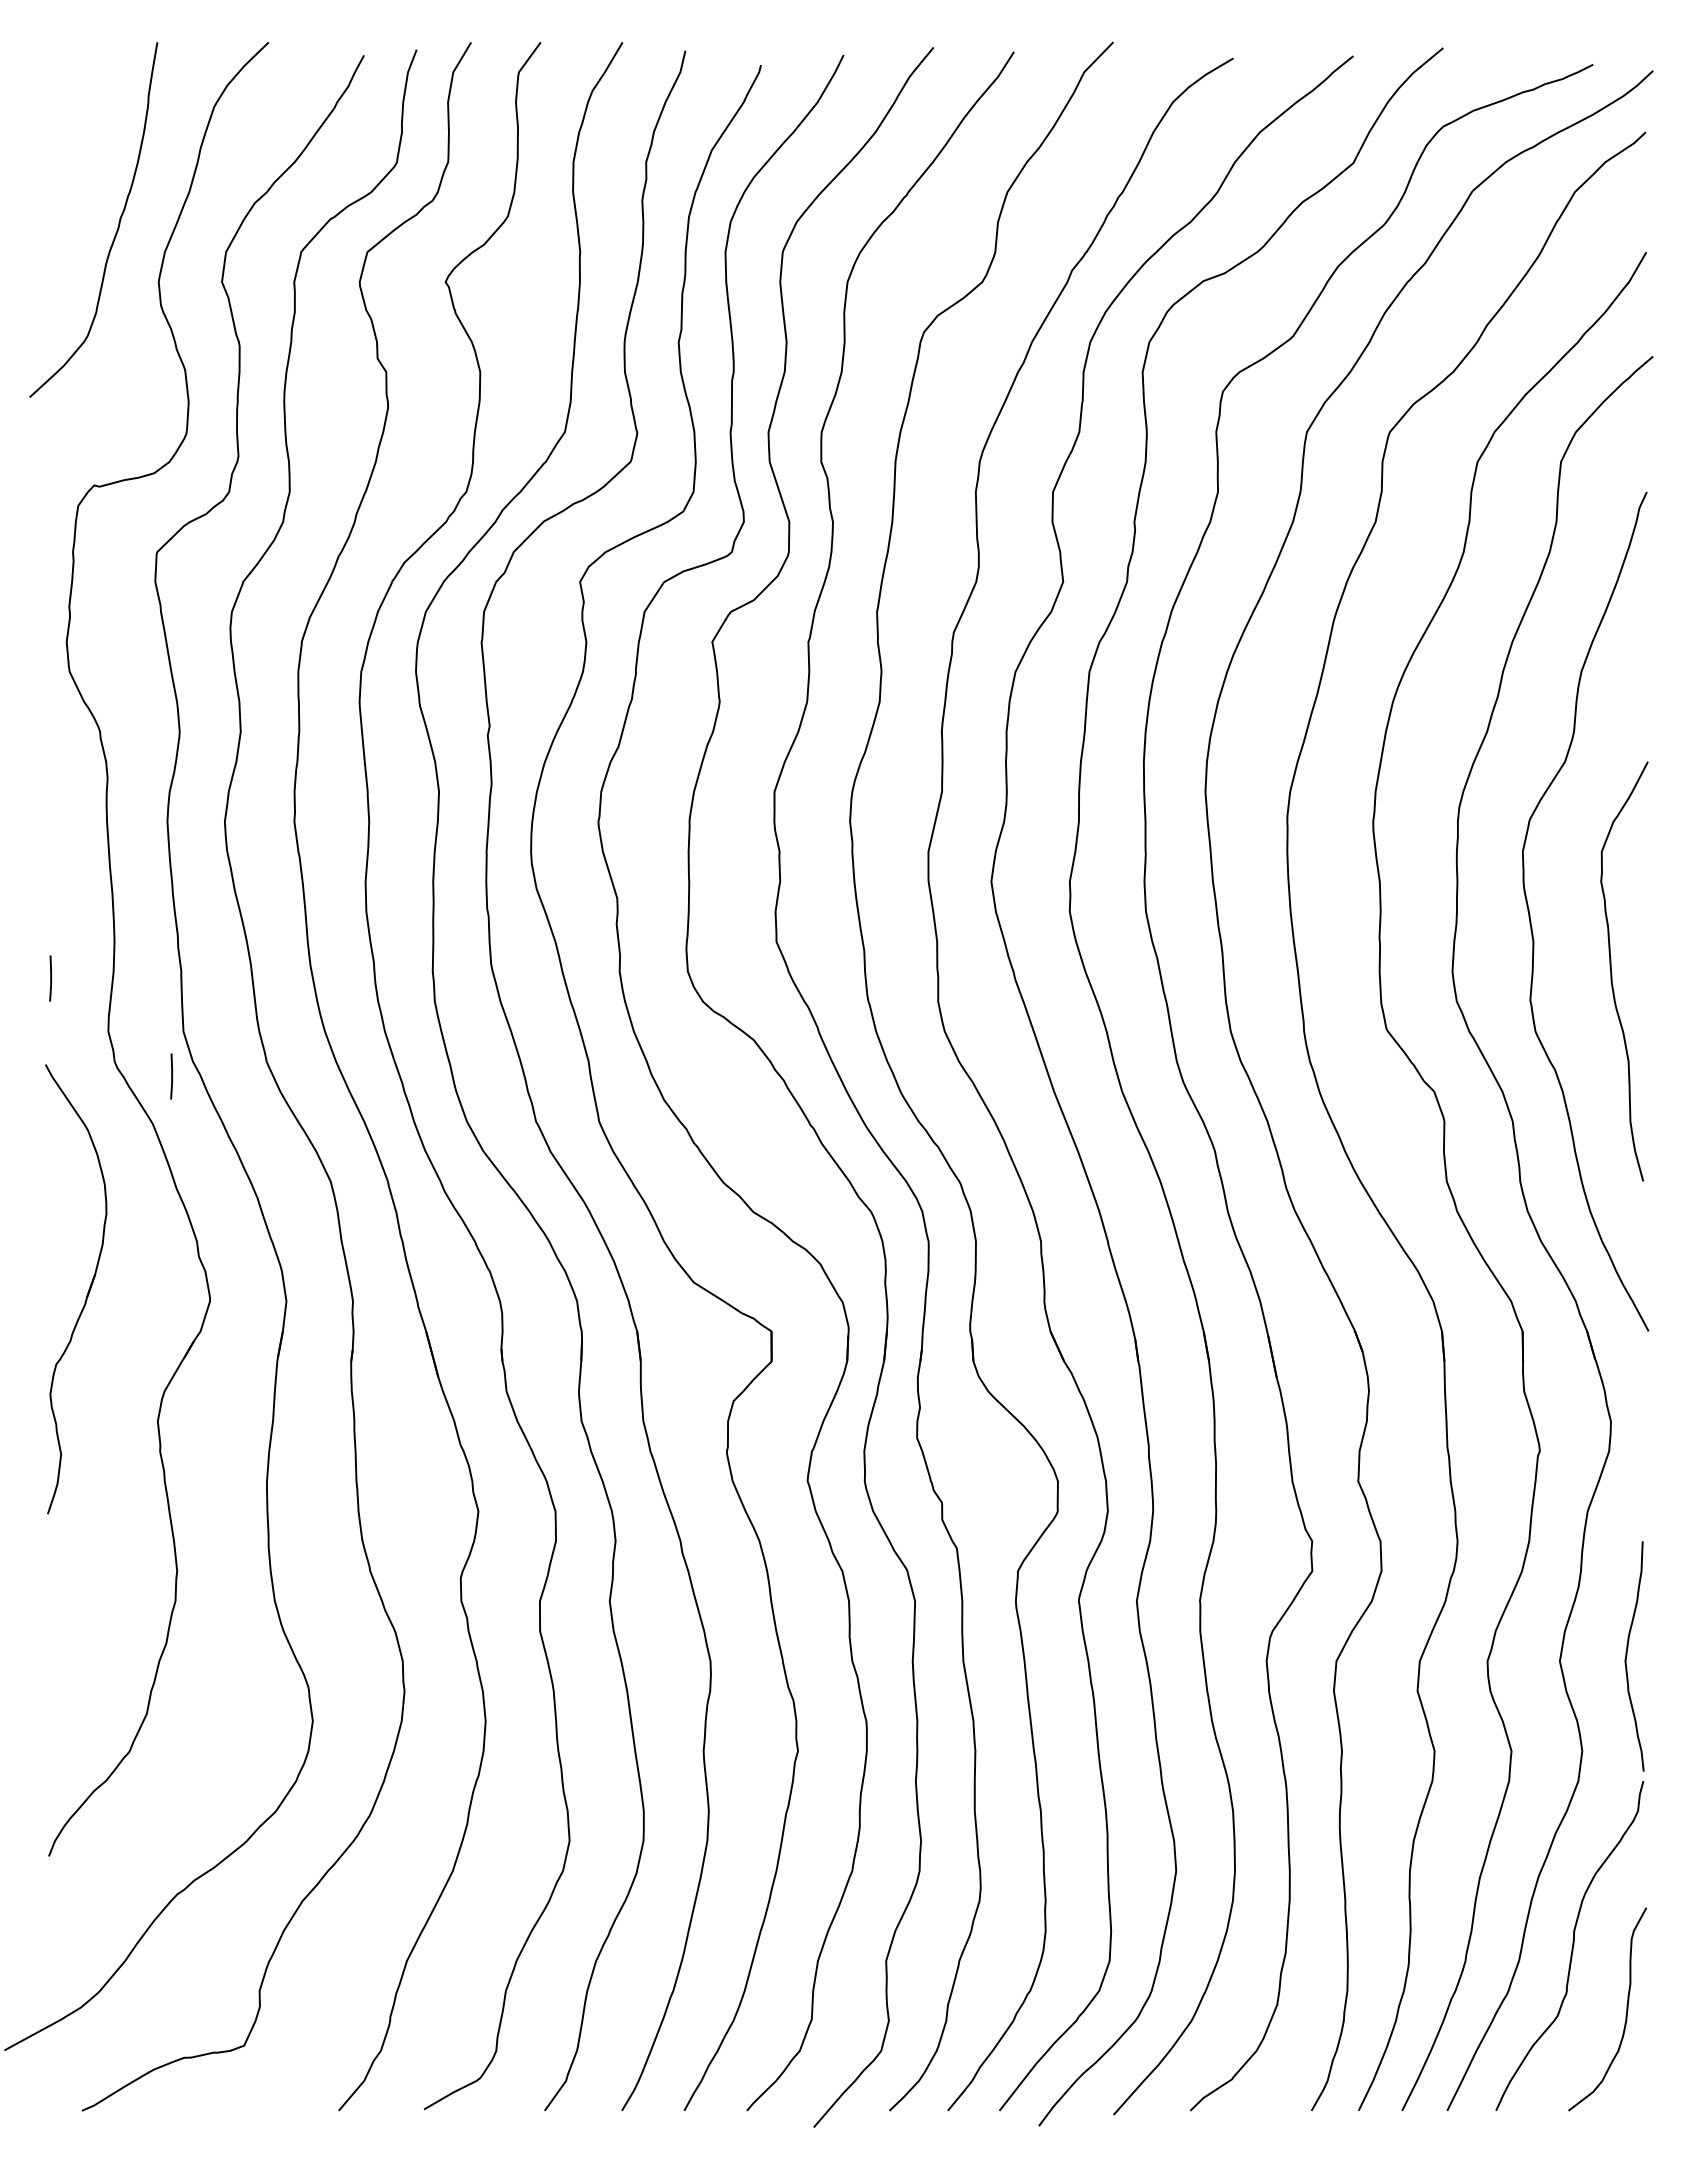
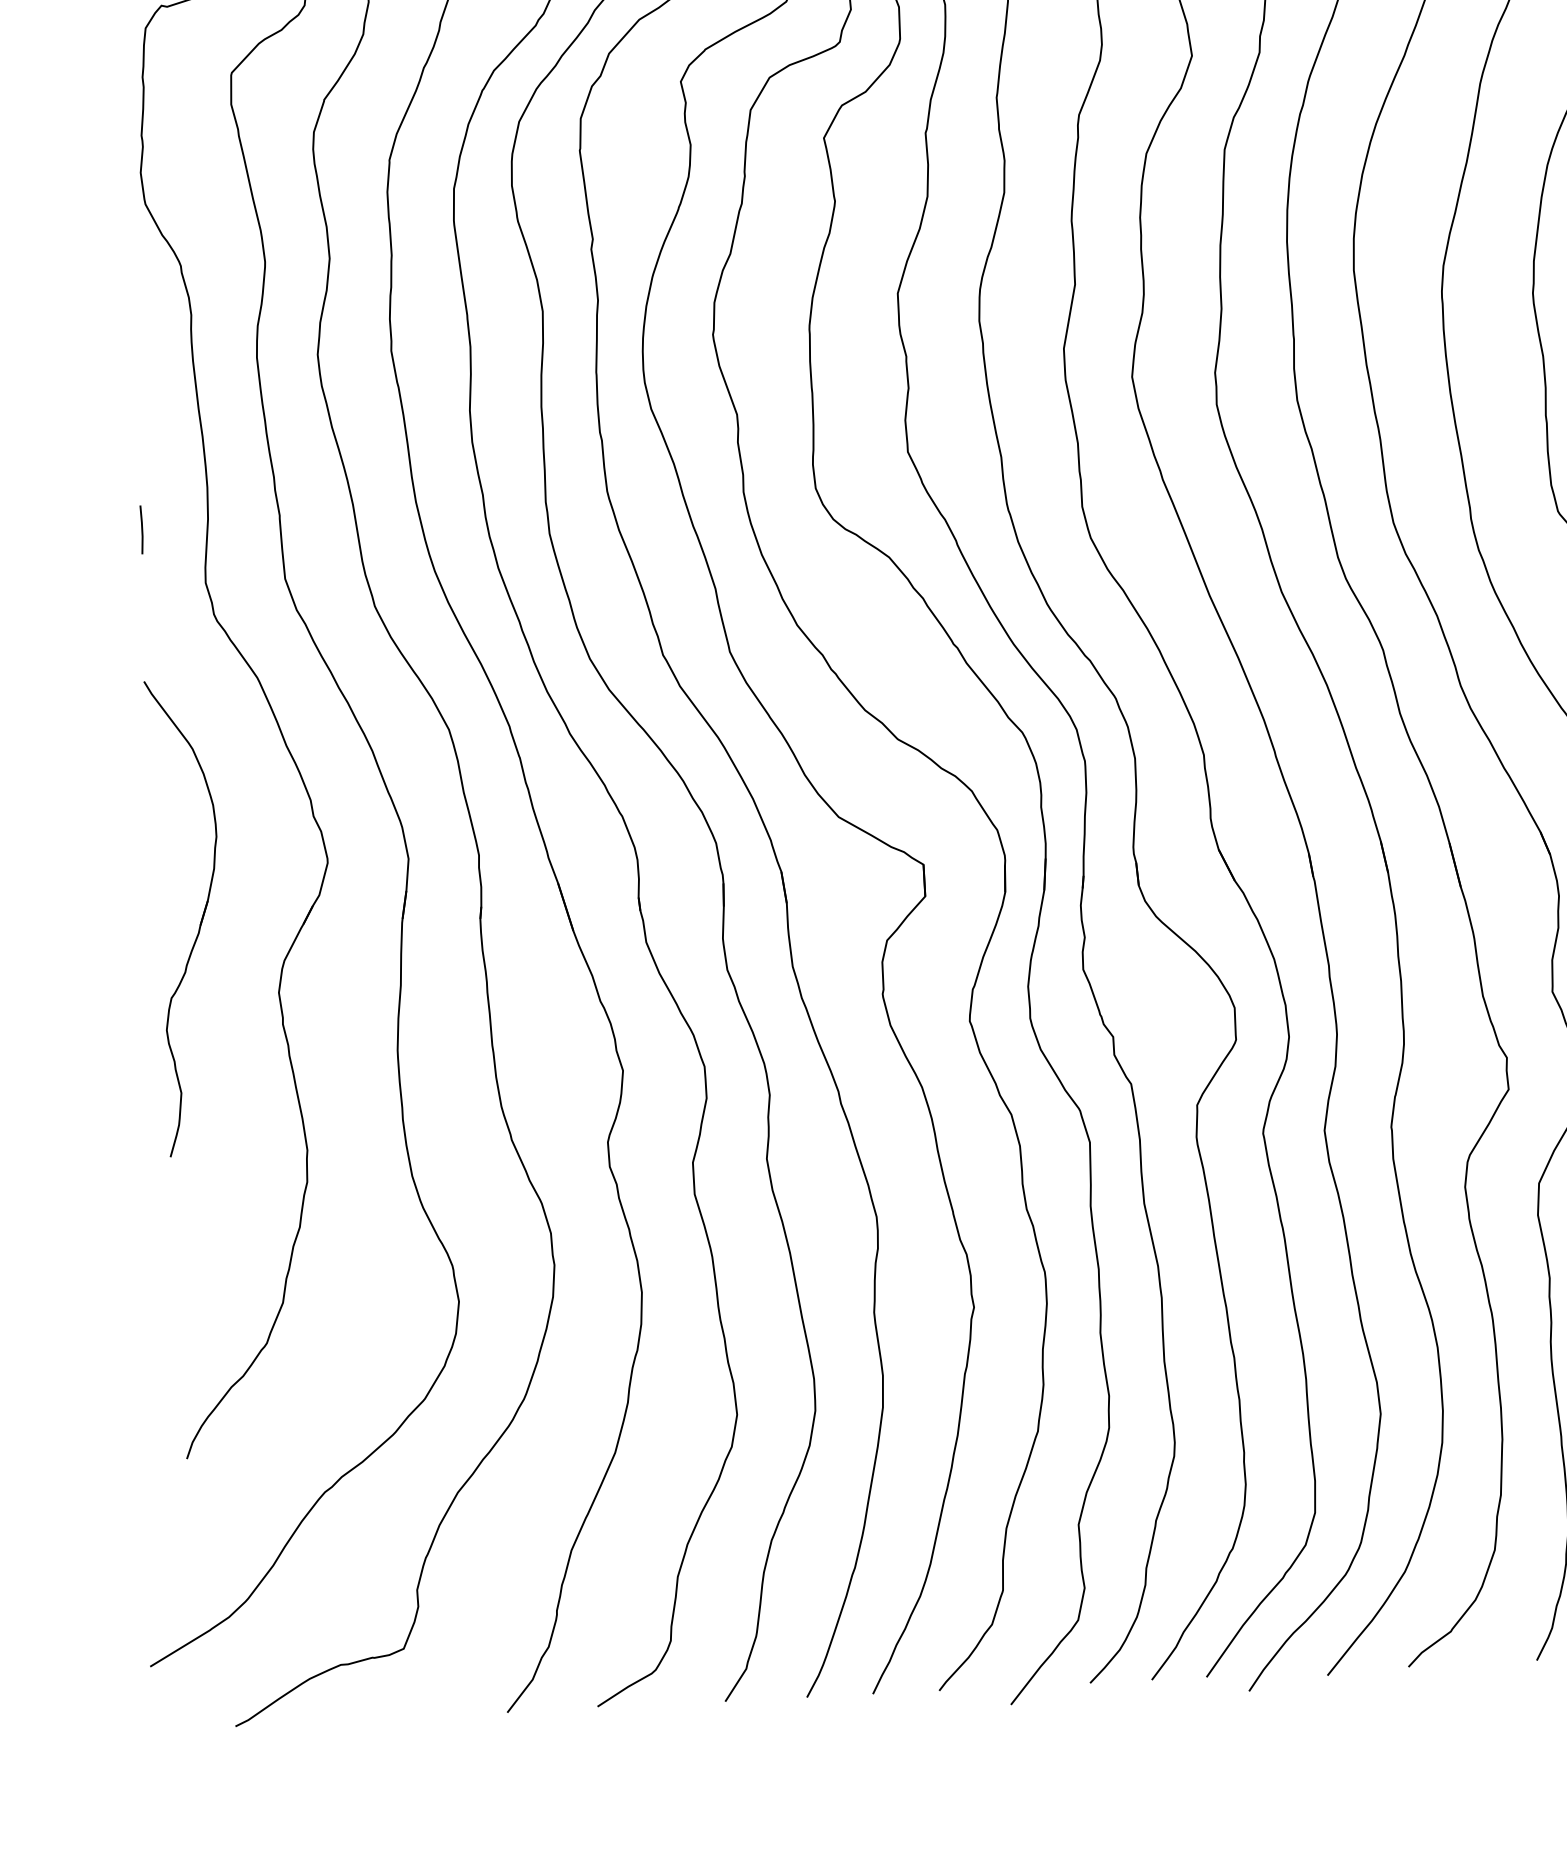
line: (171, 1076) -> (274, 627), removed
part: (87, 1292) -> (200, 920), moved

